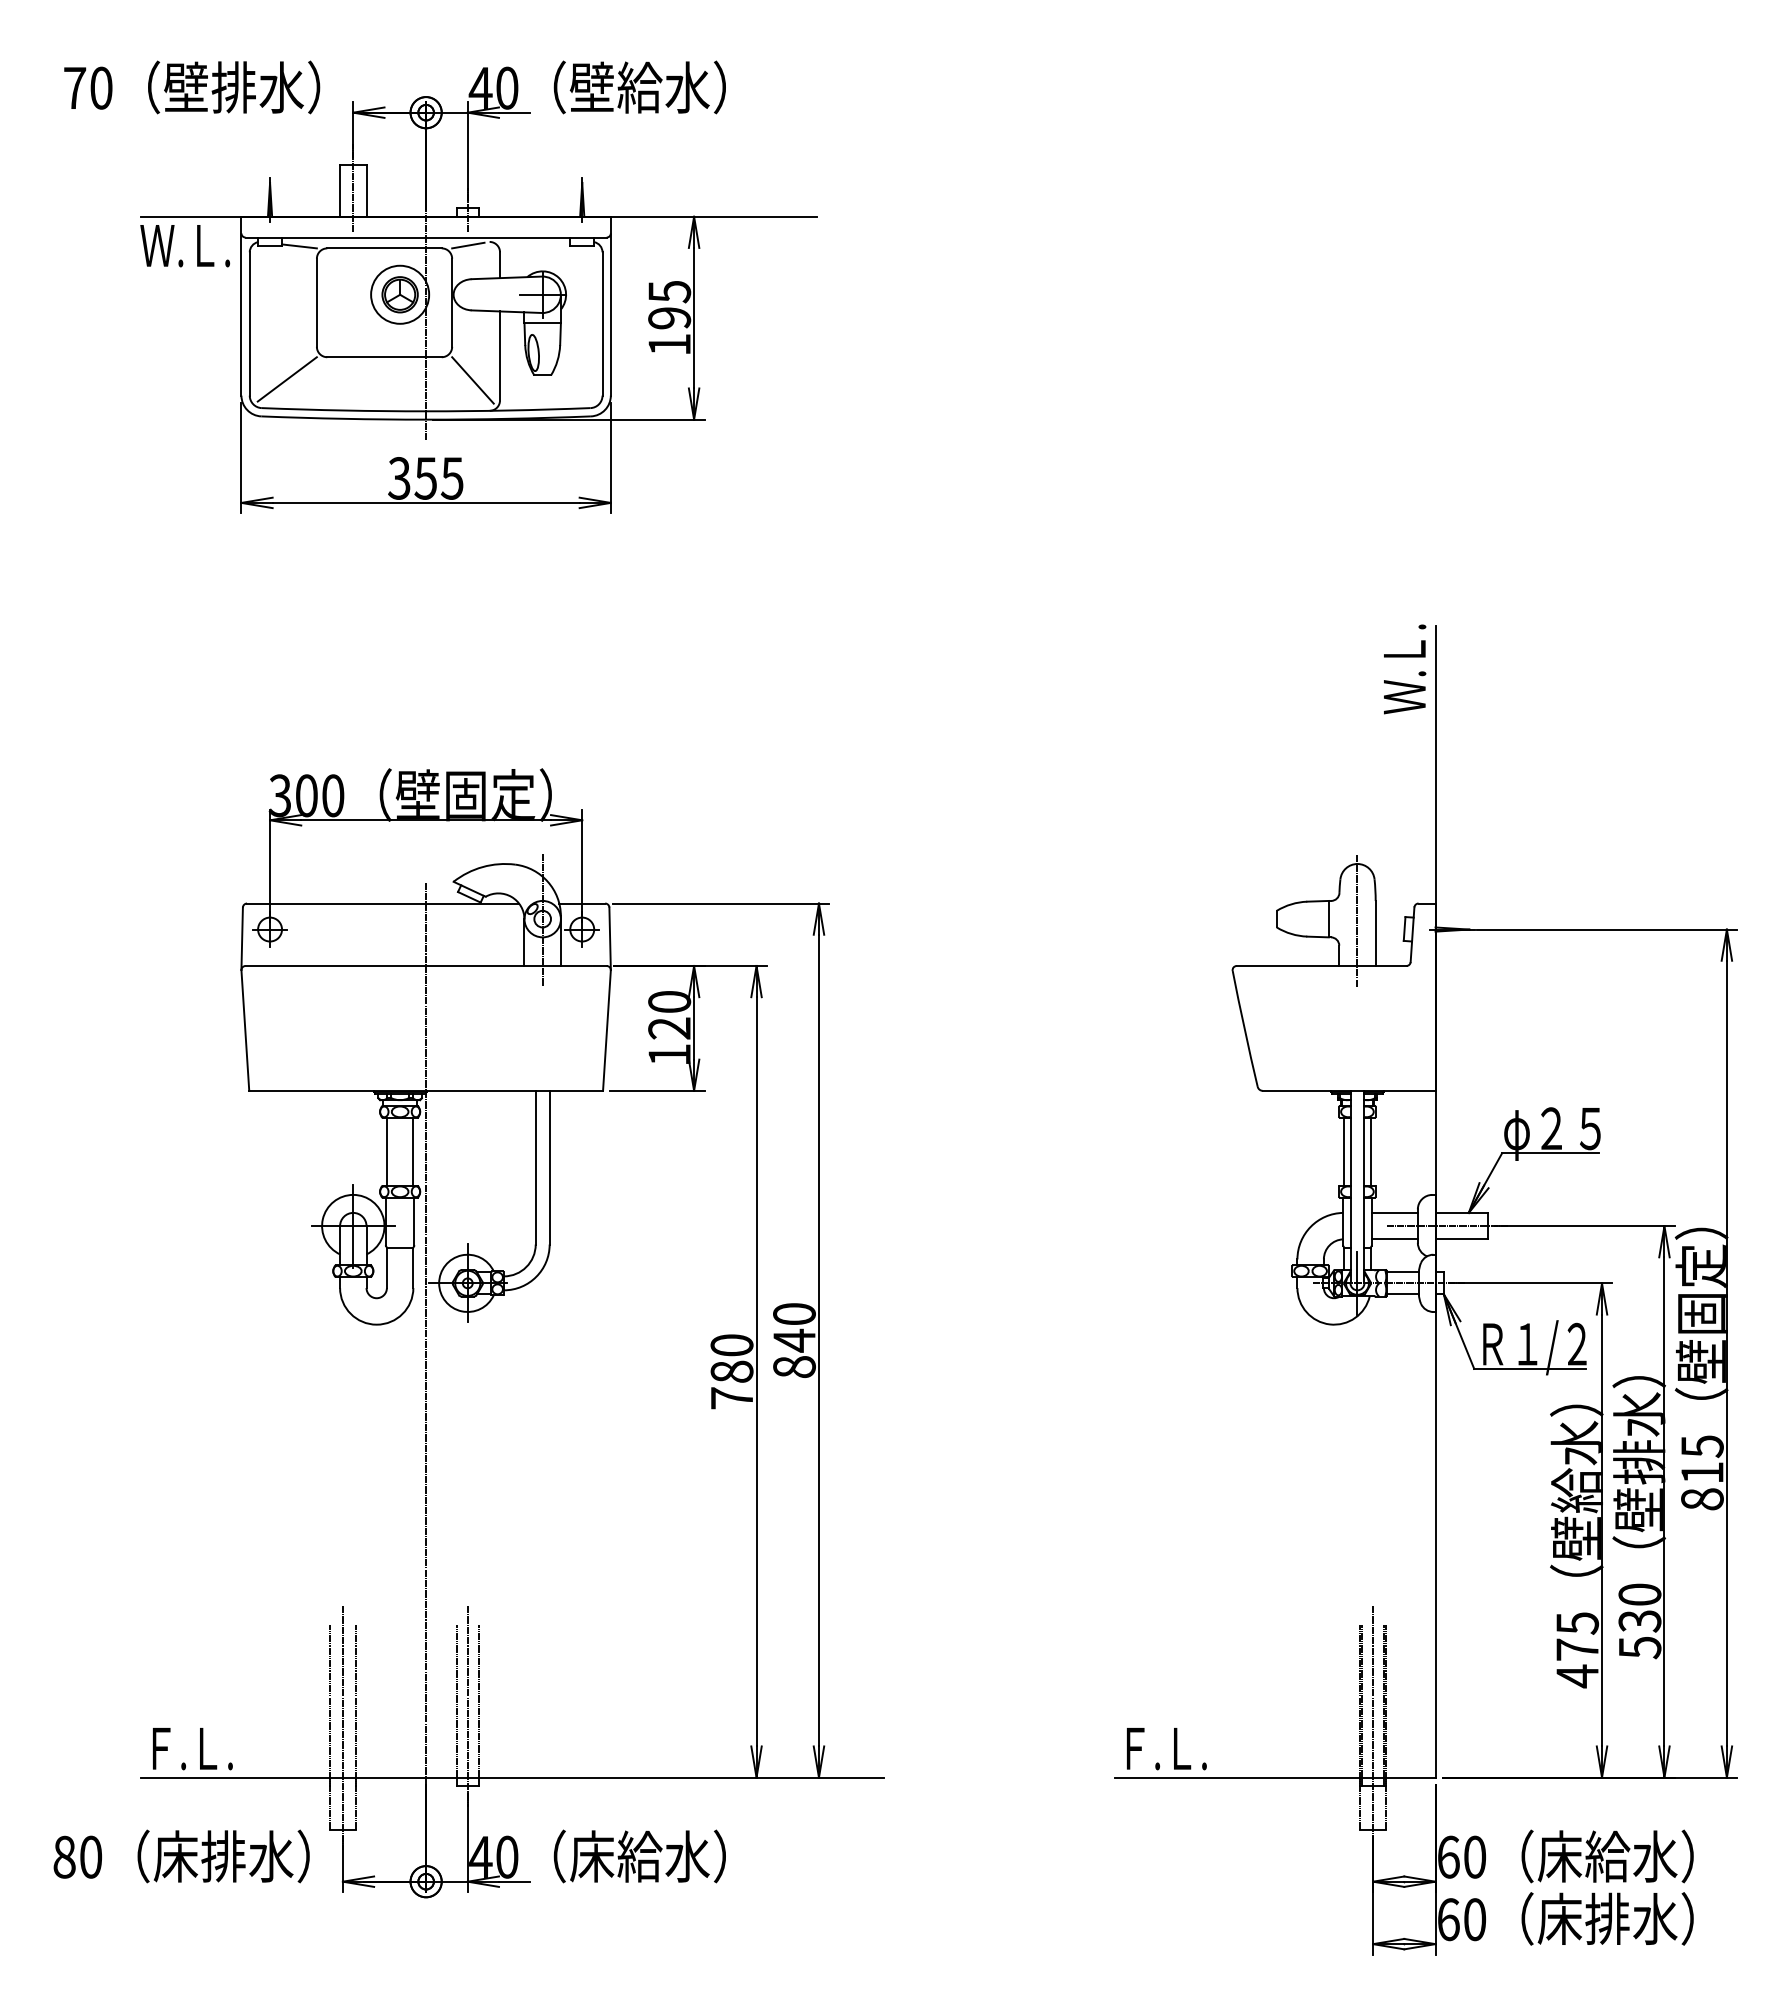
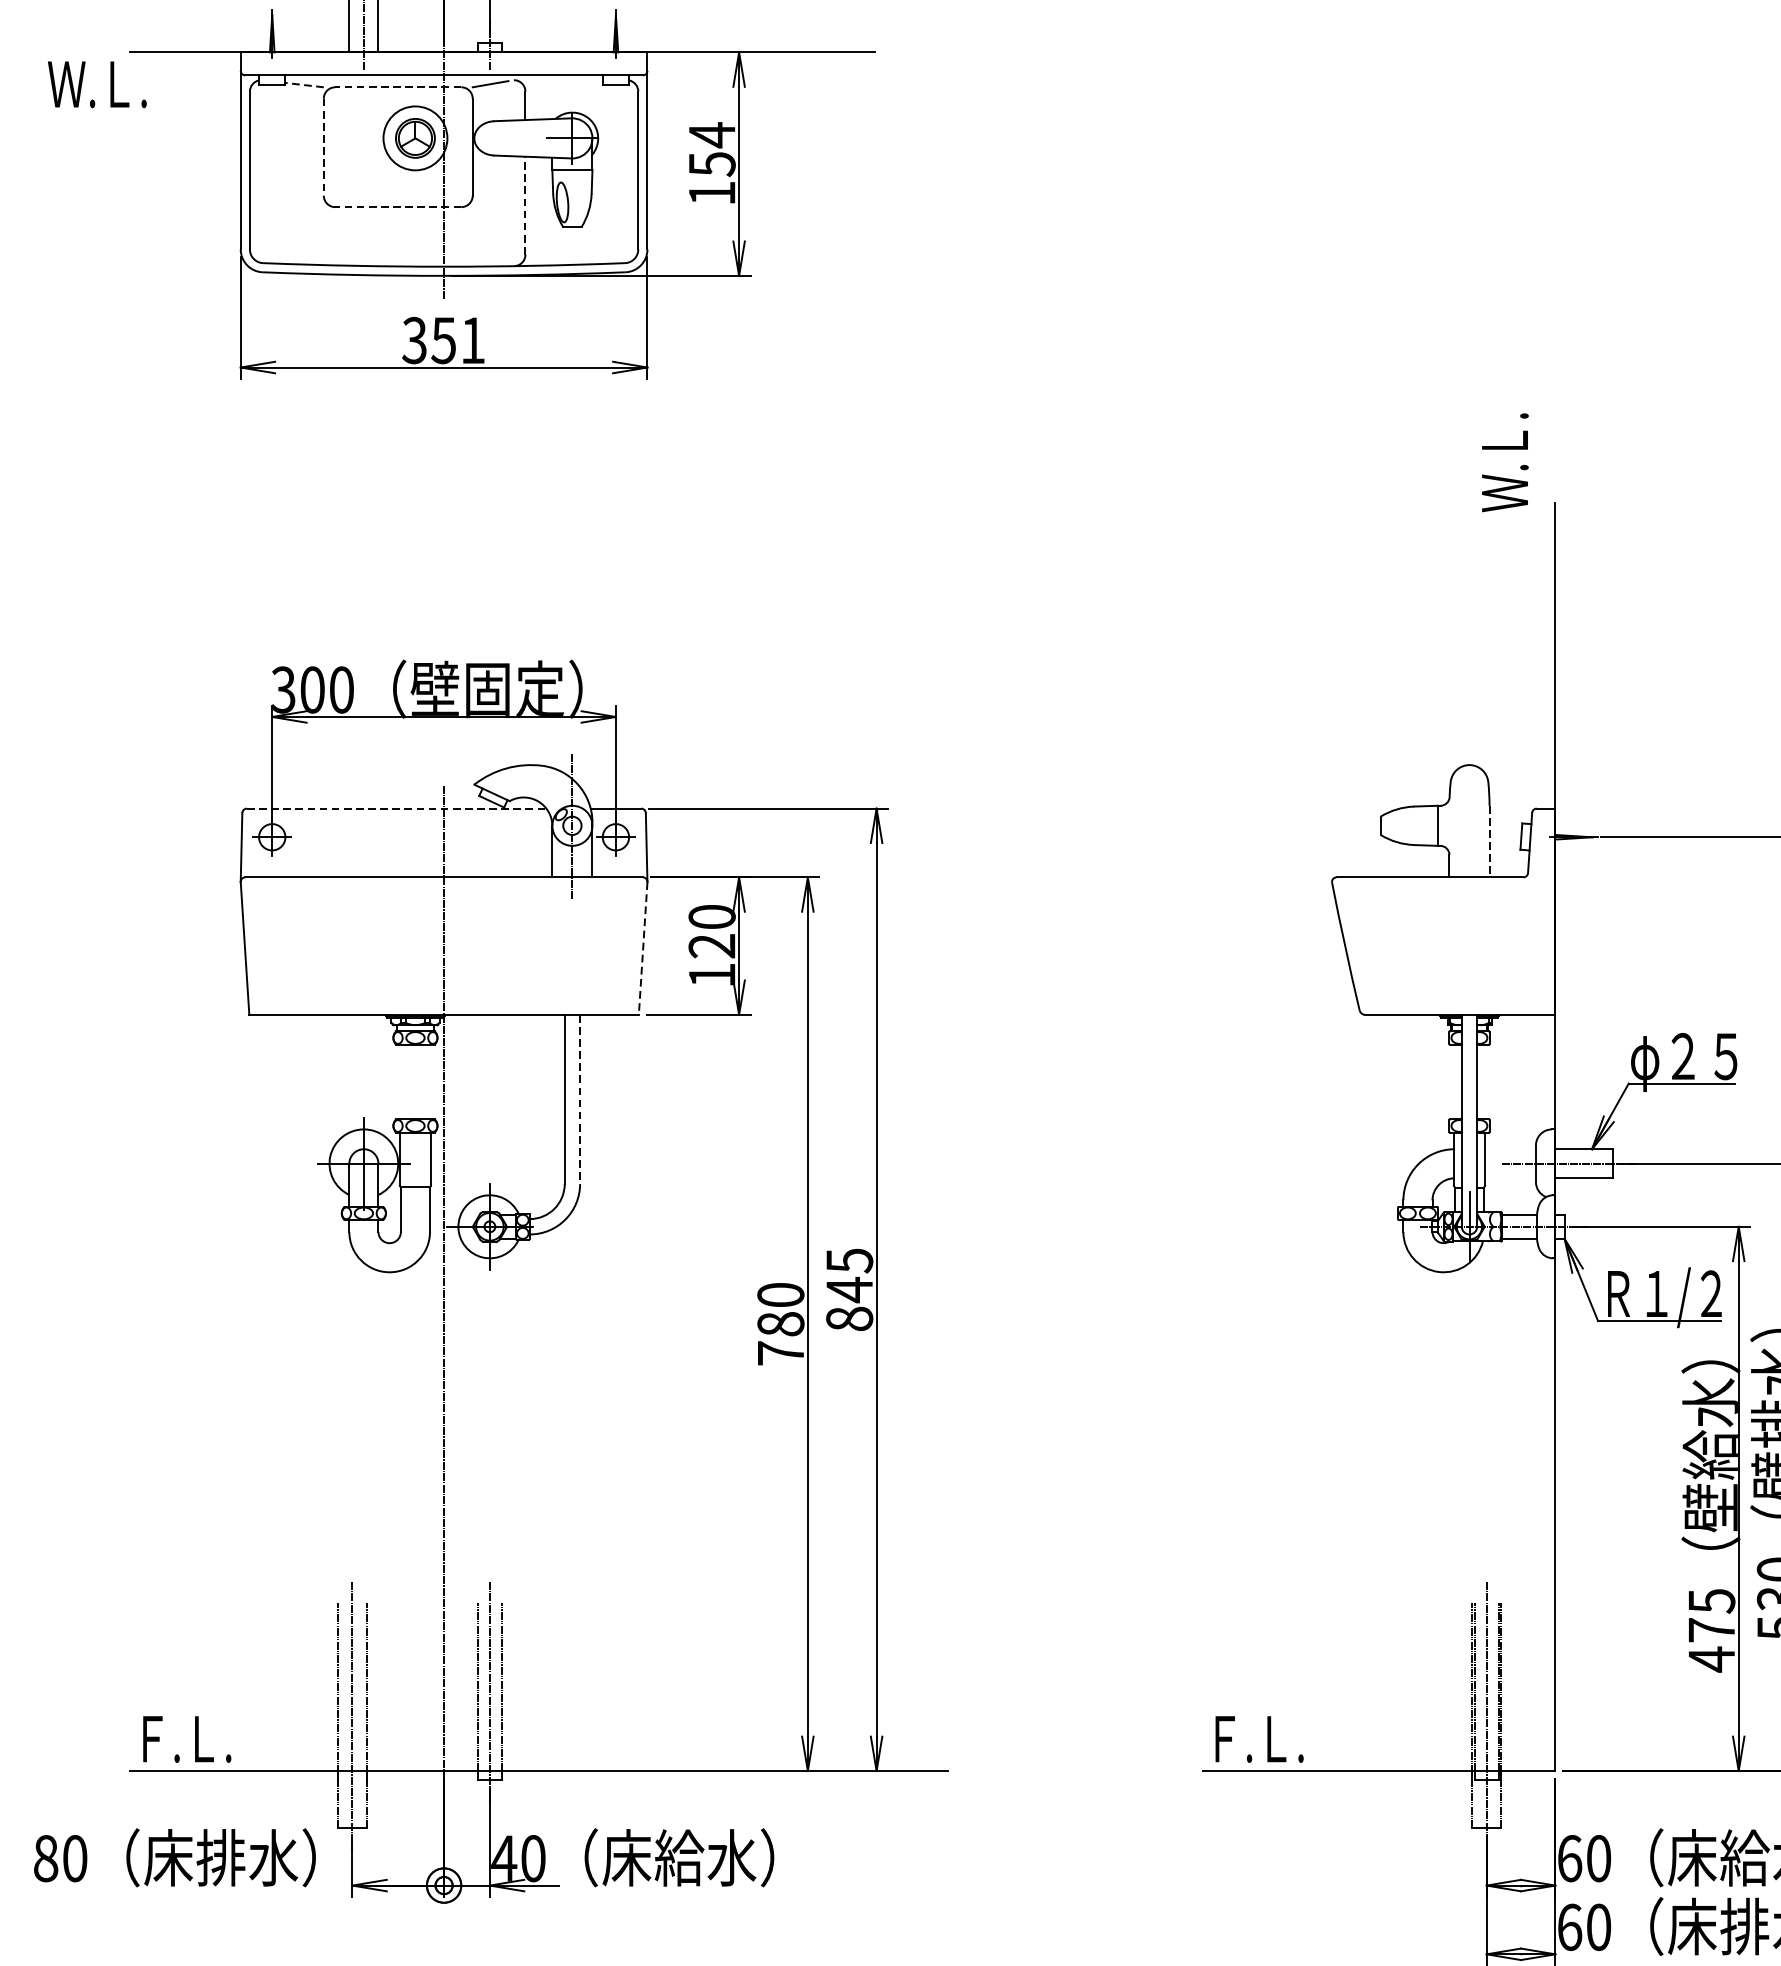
text: (185, 246) -> (97, 85), moved
line: (299, 246) -> (304, 85), solid -> dashed
line: (384, 248) -> (398, 87), solid -> dashed
line: (316, 303) -> (323, 147), solid -> dashed
text: (669, 304) -> (712, 149), 195 -> 154
line: (500, 355) -> (525, 205), solid -> dashed
line: (384, 357) -> (398, 207), solid -> dashed
line: (286, 379) -> (290, 231), removed
line: (472, 380) -> (495, 232), removed
text: (451, 478) -> (472, 340), 355 -> 351
text: (1405, 669) -> (1505, 462), moved
line: (383, 903) -> (397, 808), solid -> dashed
line: (1357, 919) -> (1469, 826), removed
line: (1375, 934) -> (1489, 842), solid -> dashed
line: (606, 1031) -> (642, 949), solid -> dashed
line: (386, 1151) -> (400, 1081), removed
line: (413, 1151) -> (430, 1081), removed
line: (1344, 1151) -> (1455, 1081), removed
line: (1370, 1151) -> (1483, 1081), removed
line: (549, 1167) -> (579, 1099), solid -> dashed
line: (1394, 1212) -> (1510, 1148), removed
line: (1394, 1239) -> (1510, 1178), removed
text: (794, 1314) -> (849, 1261), 840 -> 845

